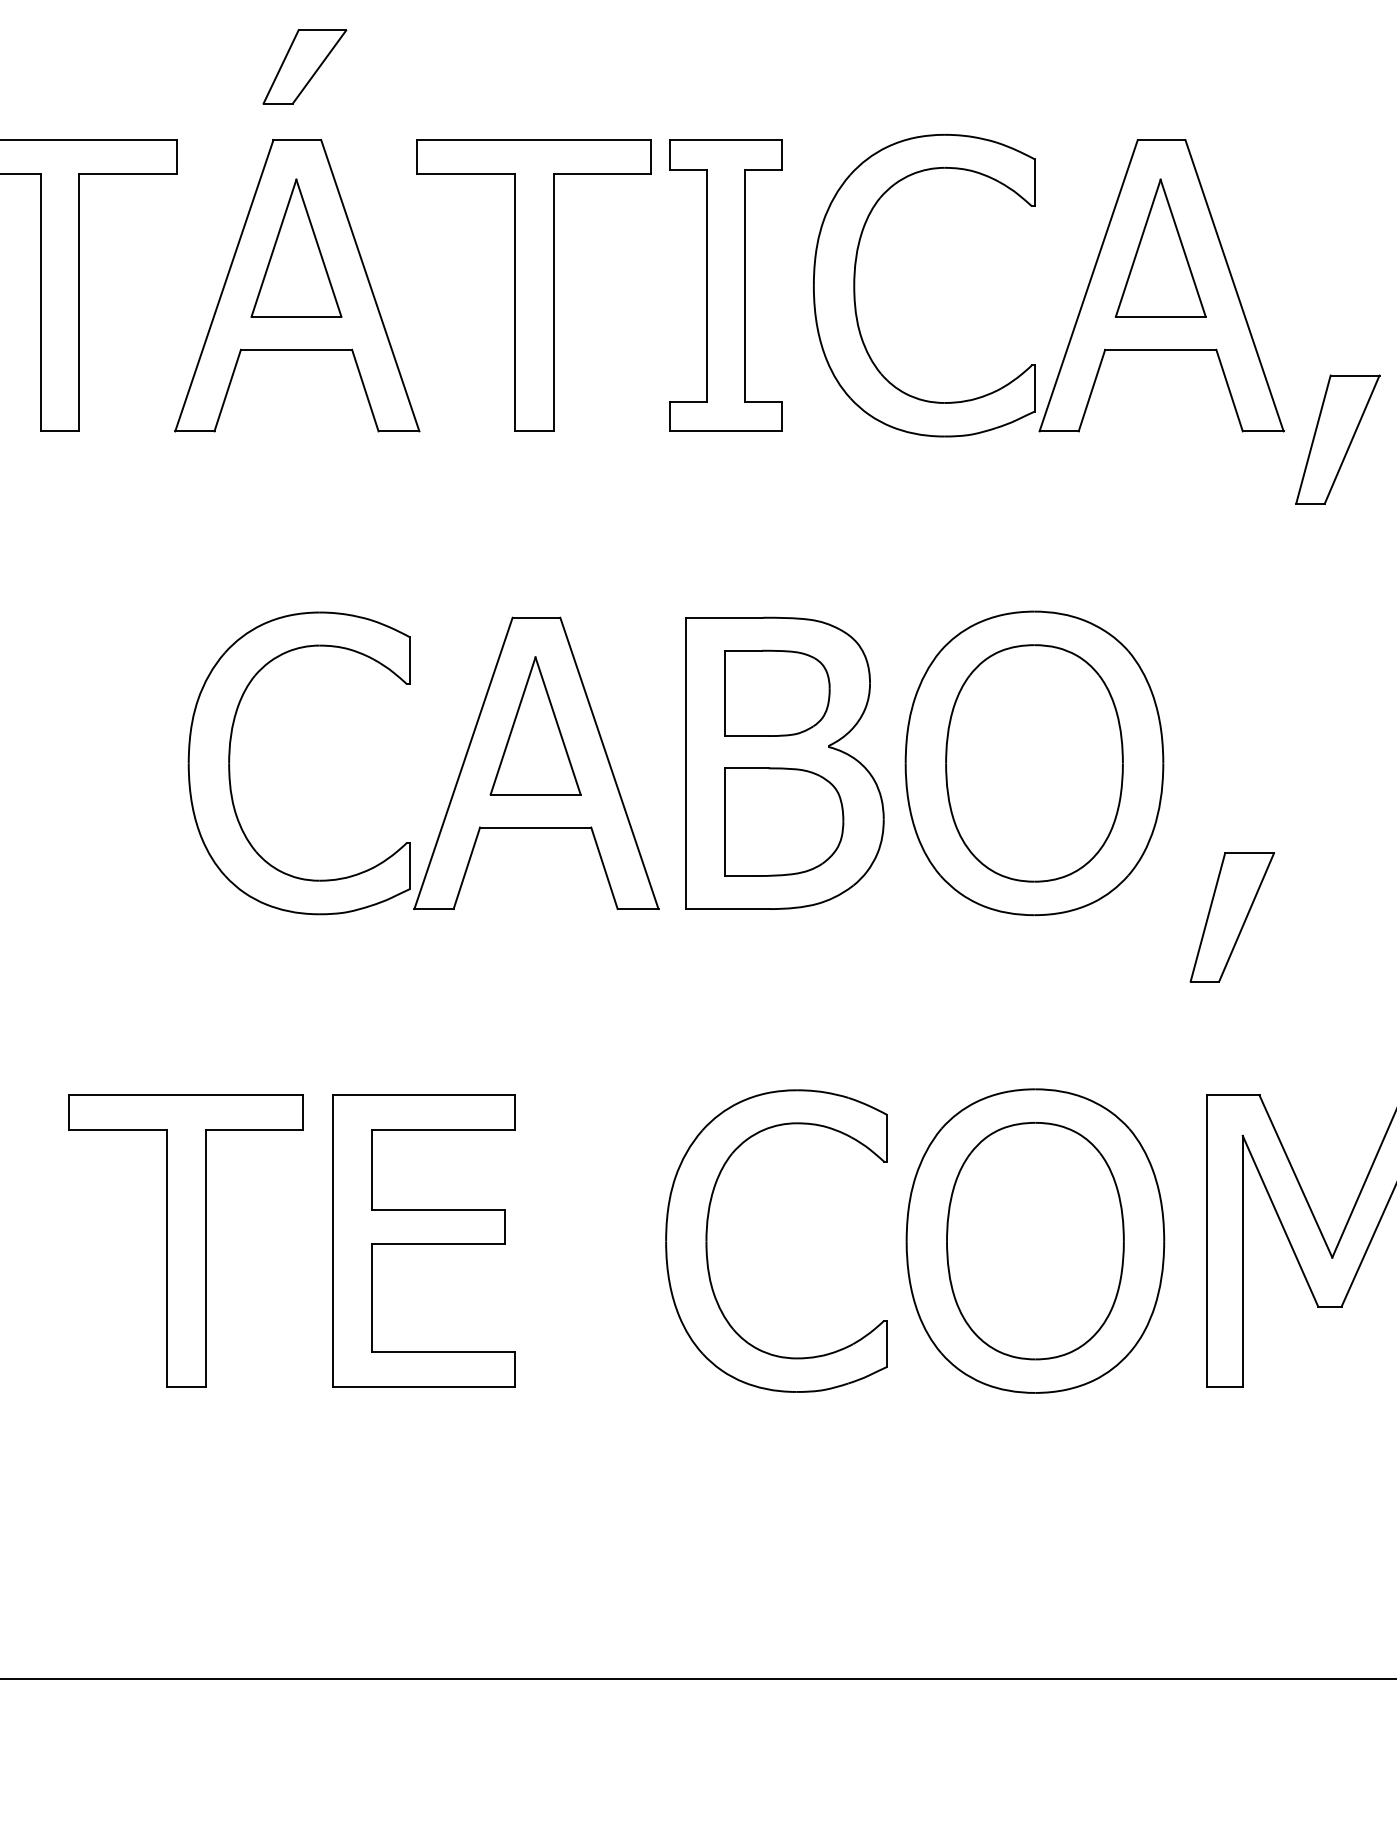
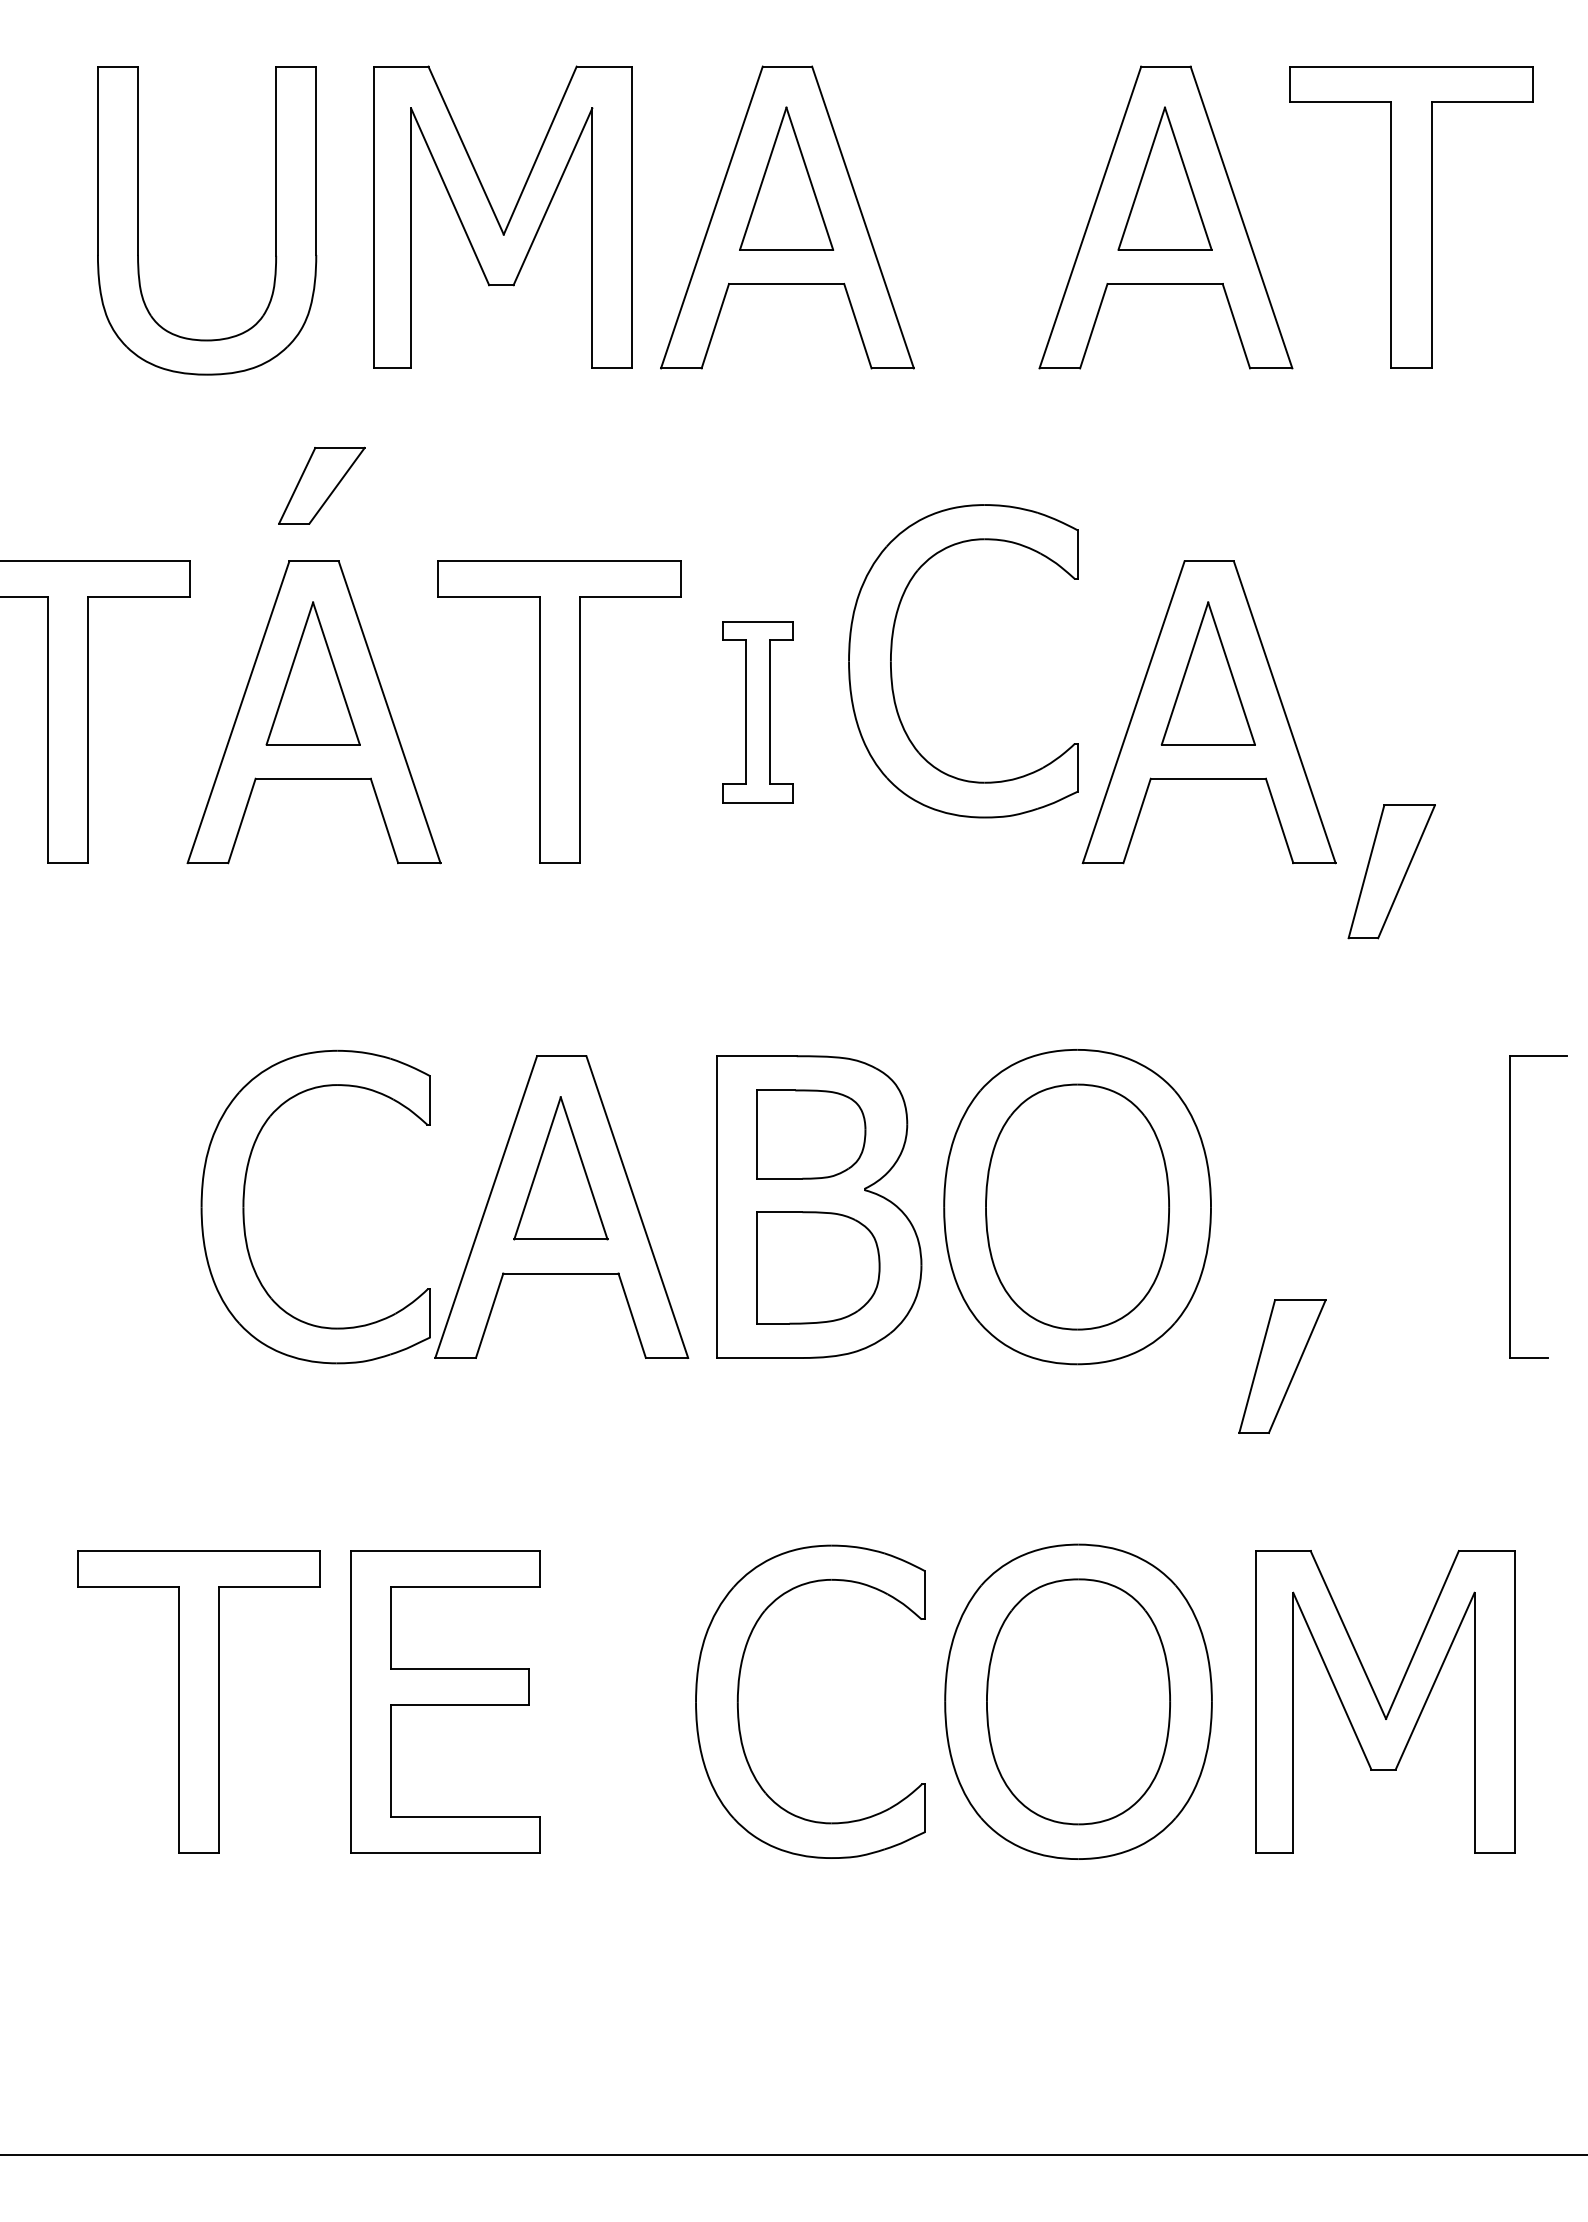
part: (855, 275) -> (892, 650), moved
part: (726, 284) -> (758, 711), size x0.6

